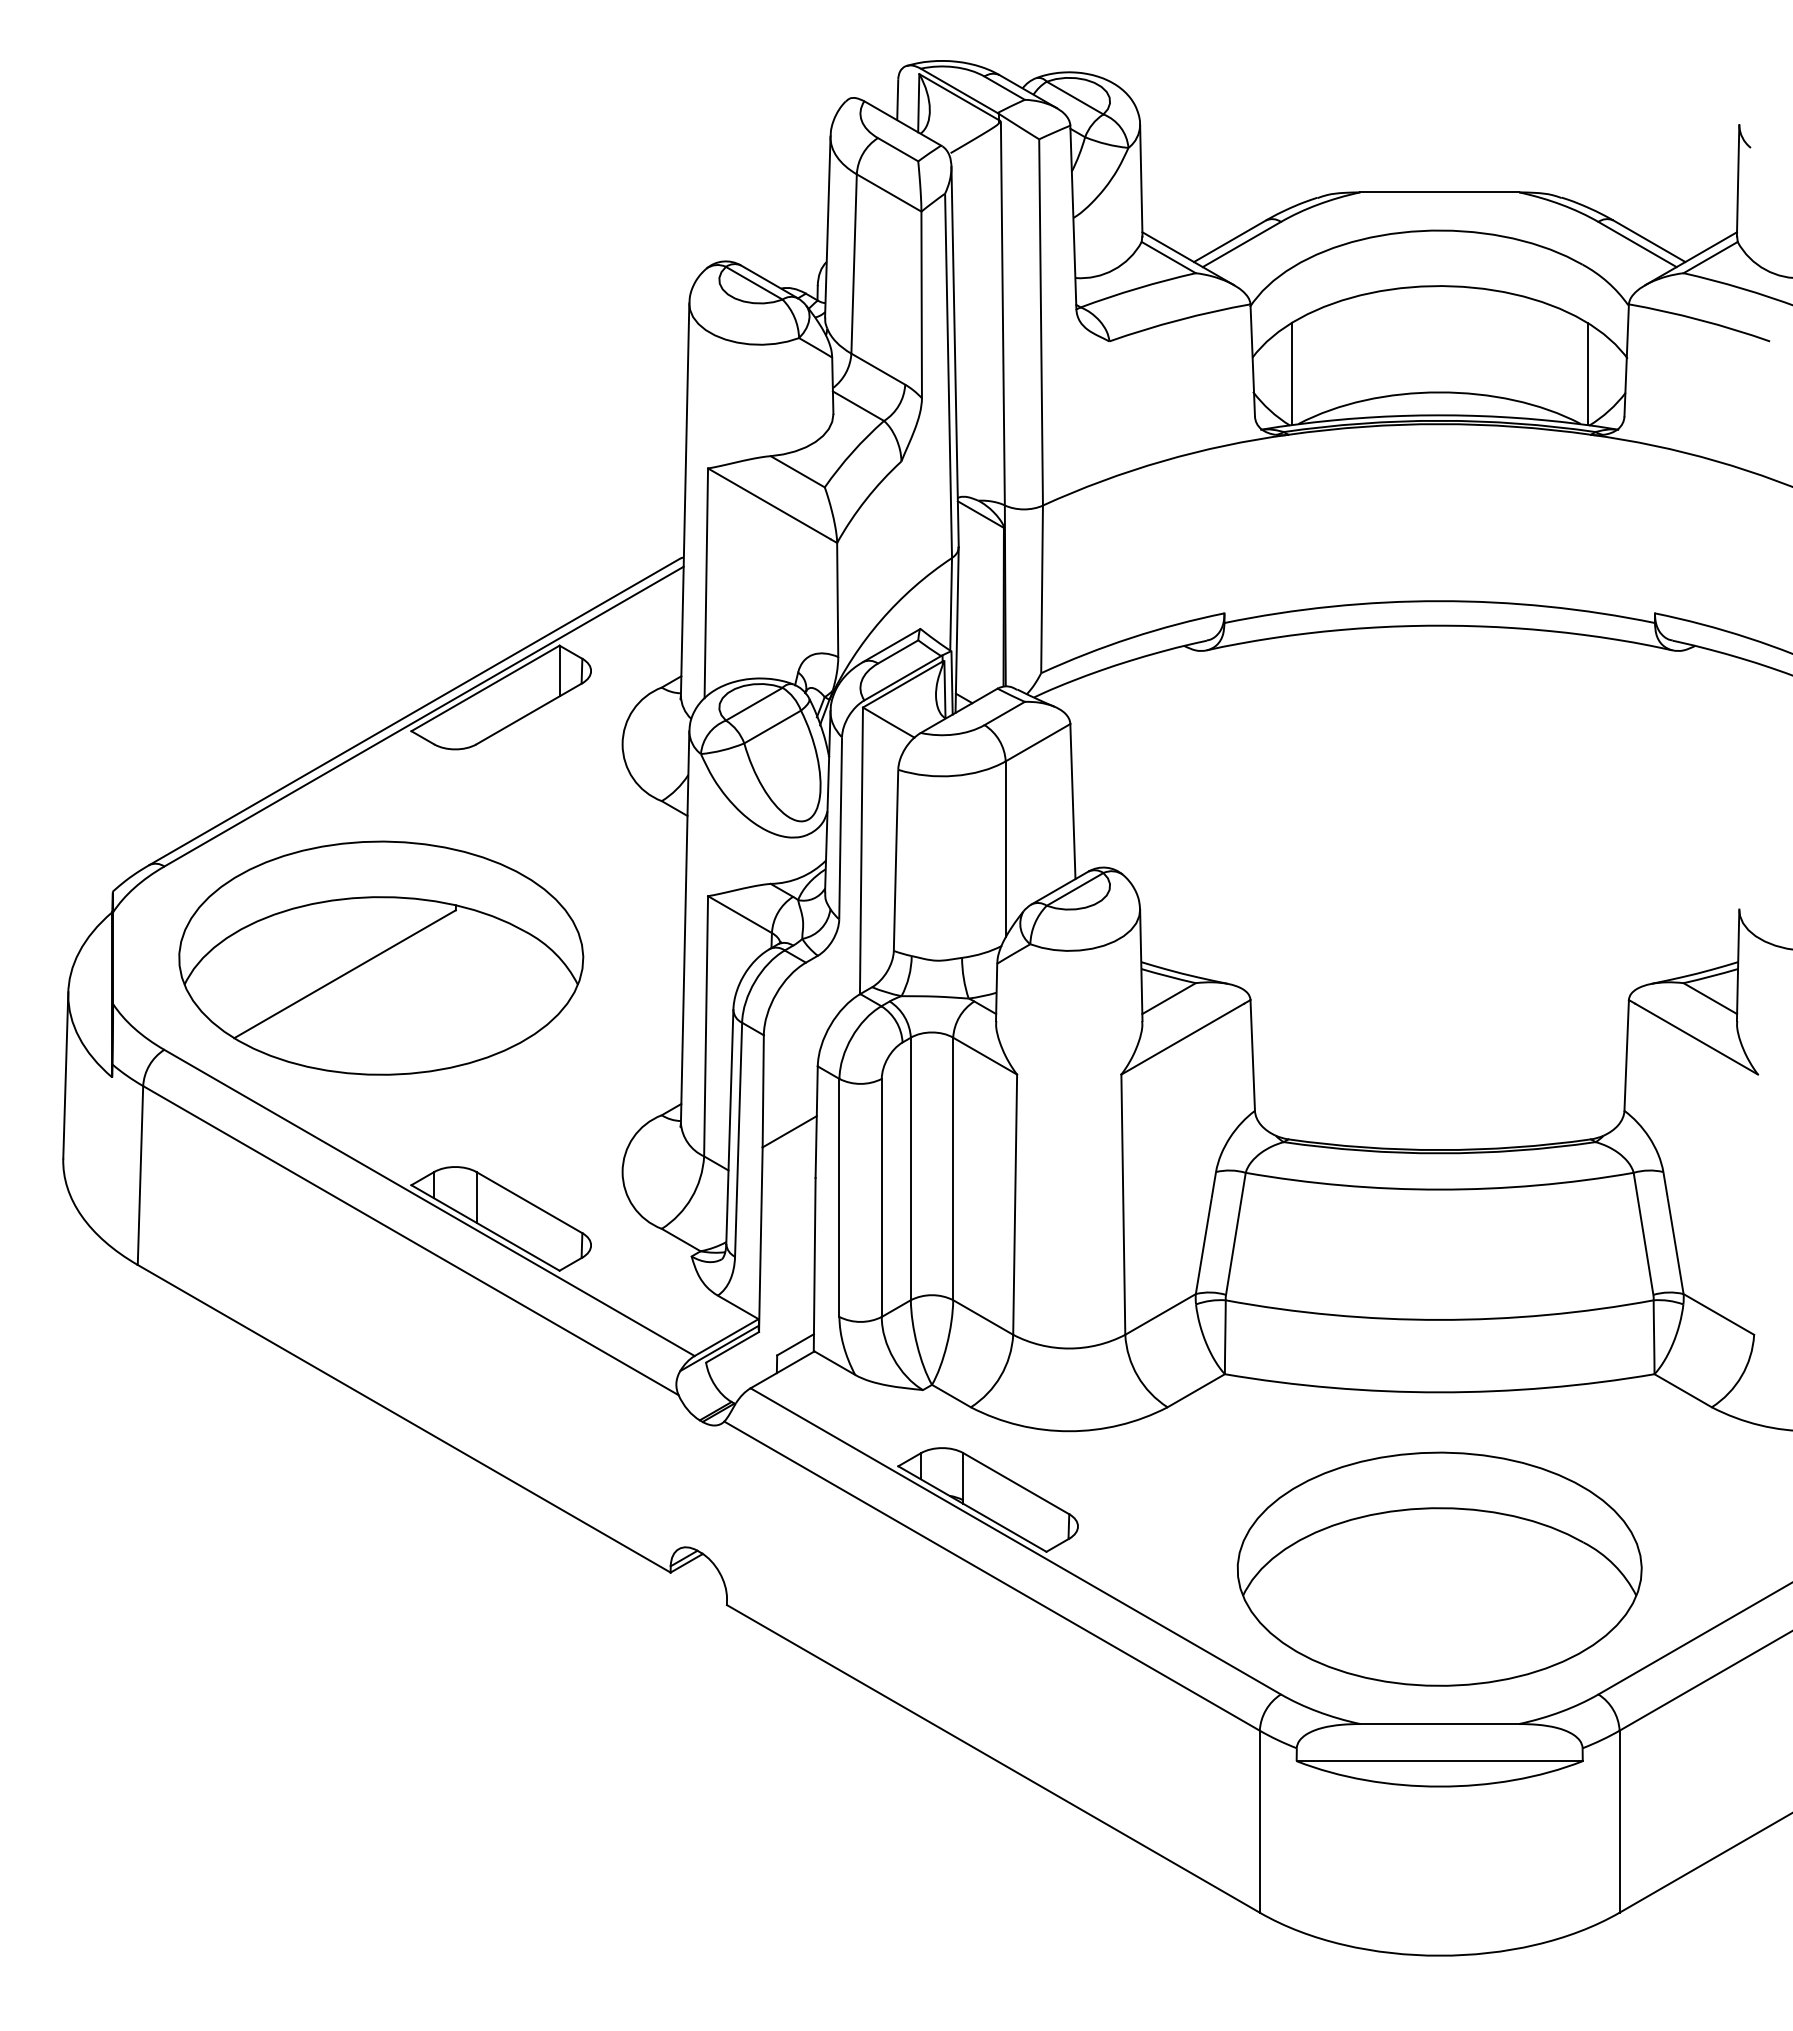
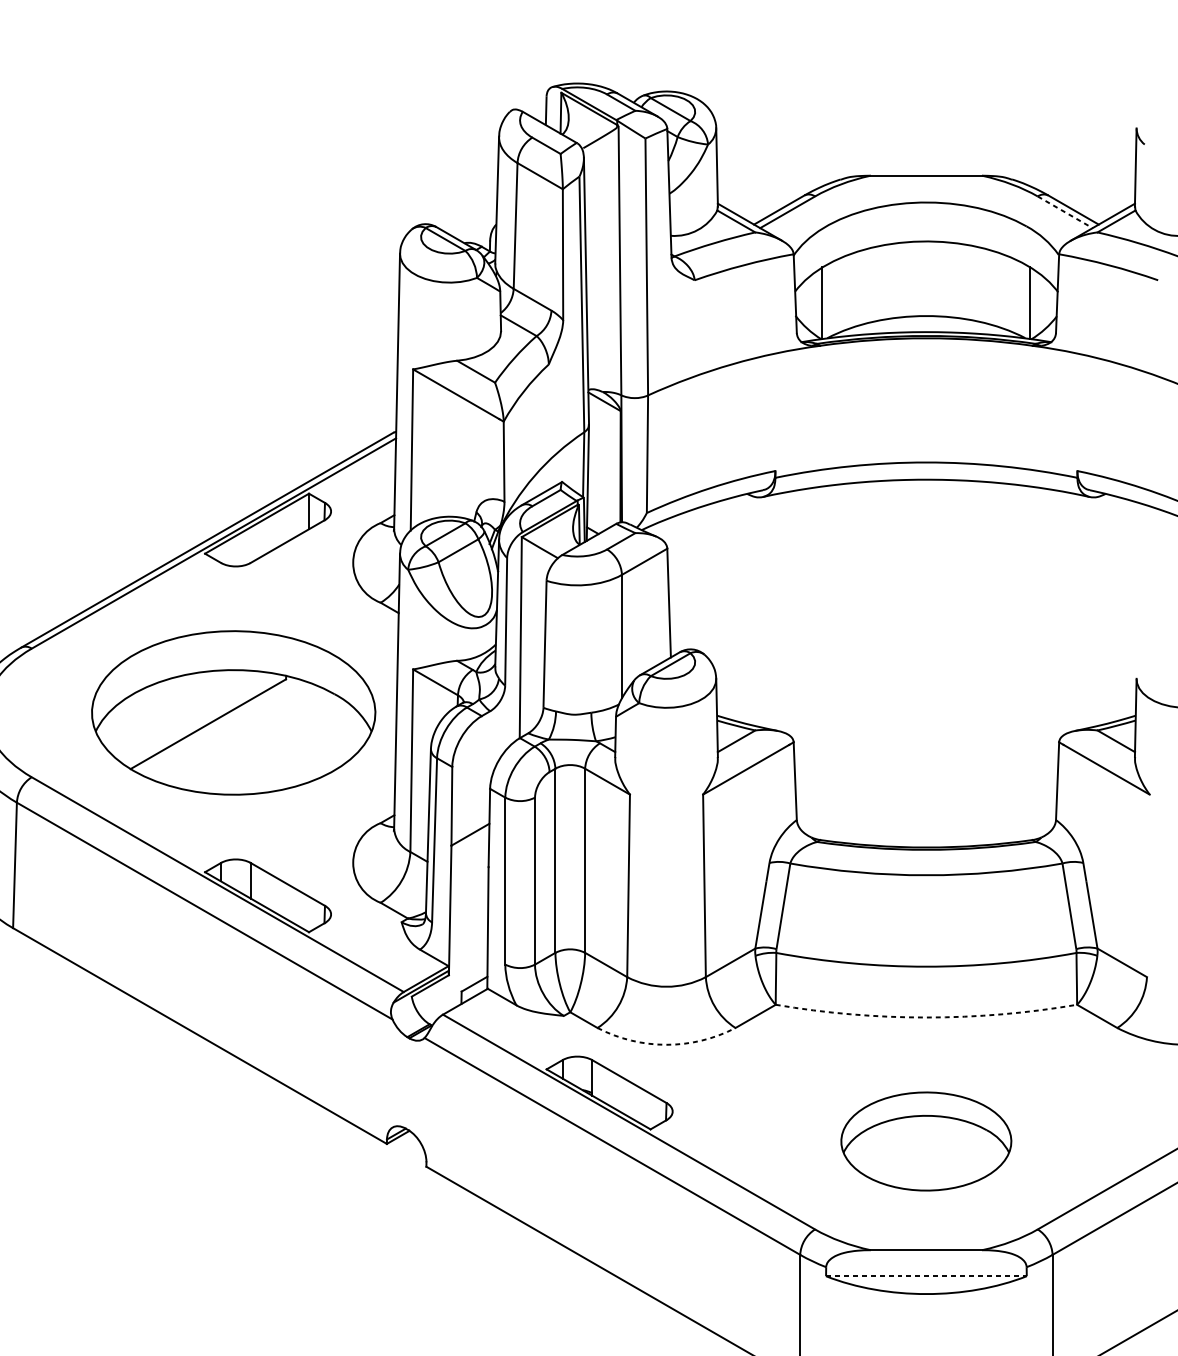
line: (1637, 244) -> (1065, 212), solid -> dashed
part: (381, 957) -> (233, 712), moved
arc: (1439, 1392) -> (926, 1017), solid -> dashed
arc: (1069, 1431) -> (666, 1044), solid -> dashed
part: (1439, 1568) -> (926, 1141), size x0.6
line: (1440, 1761) -> (926, 1276), solid -> dashed

